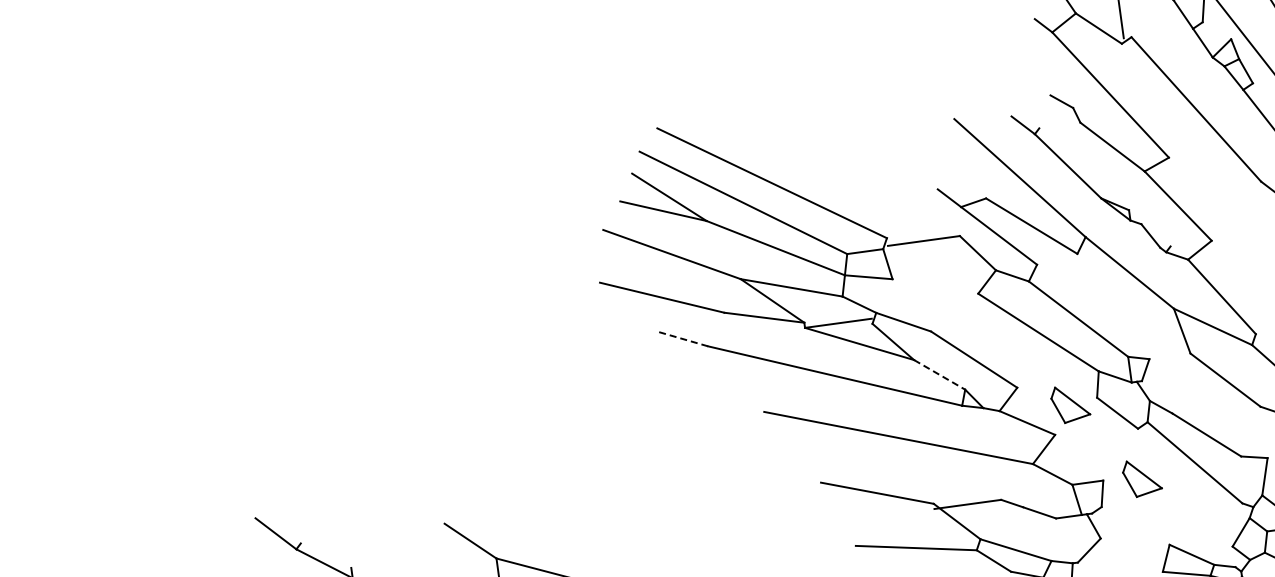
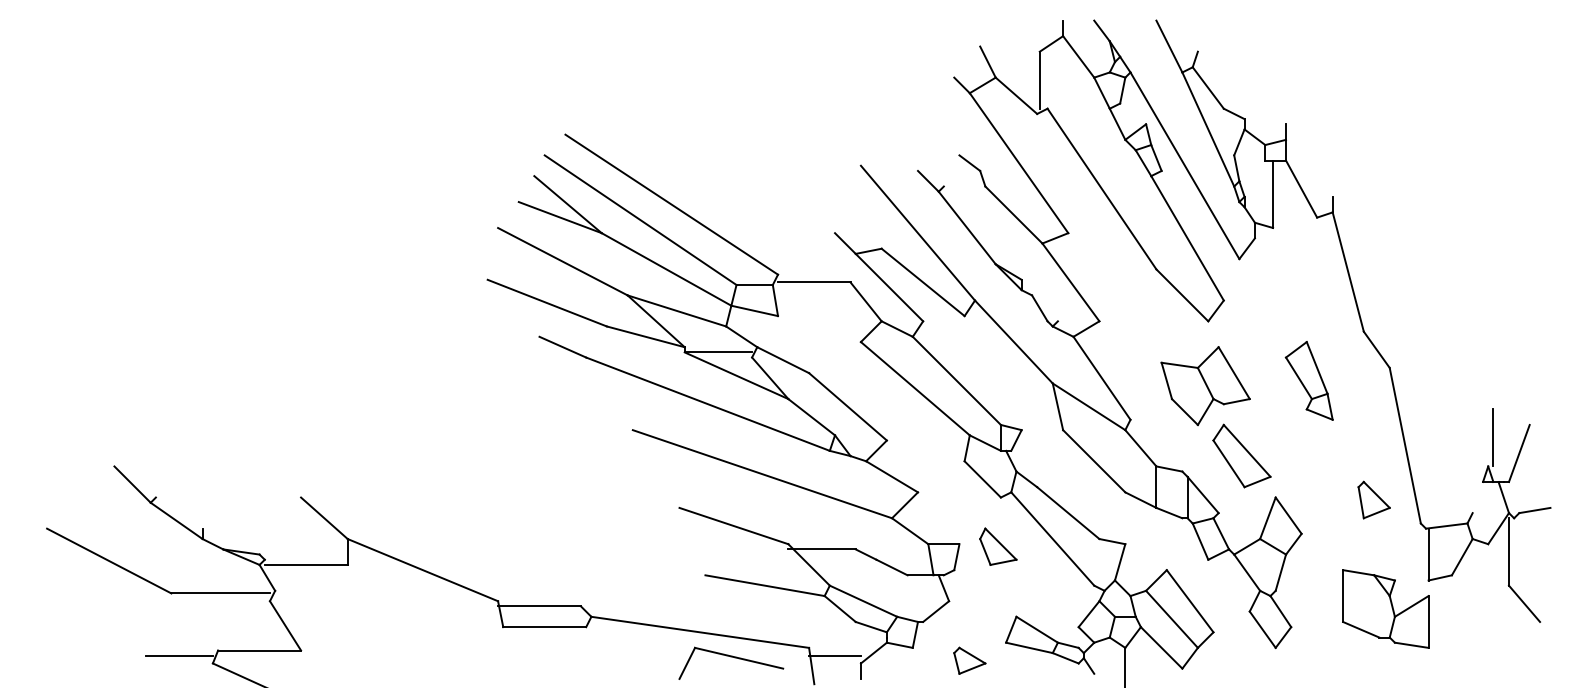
line: (683, 339) -> (562, 347), dashed -> solid
line: (939, 375) -> (811, 417), dashed -> solid
part: (1070, 403) -> (937, 463), removed

